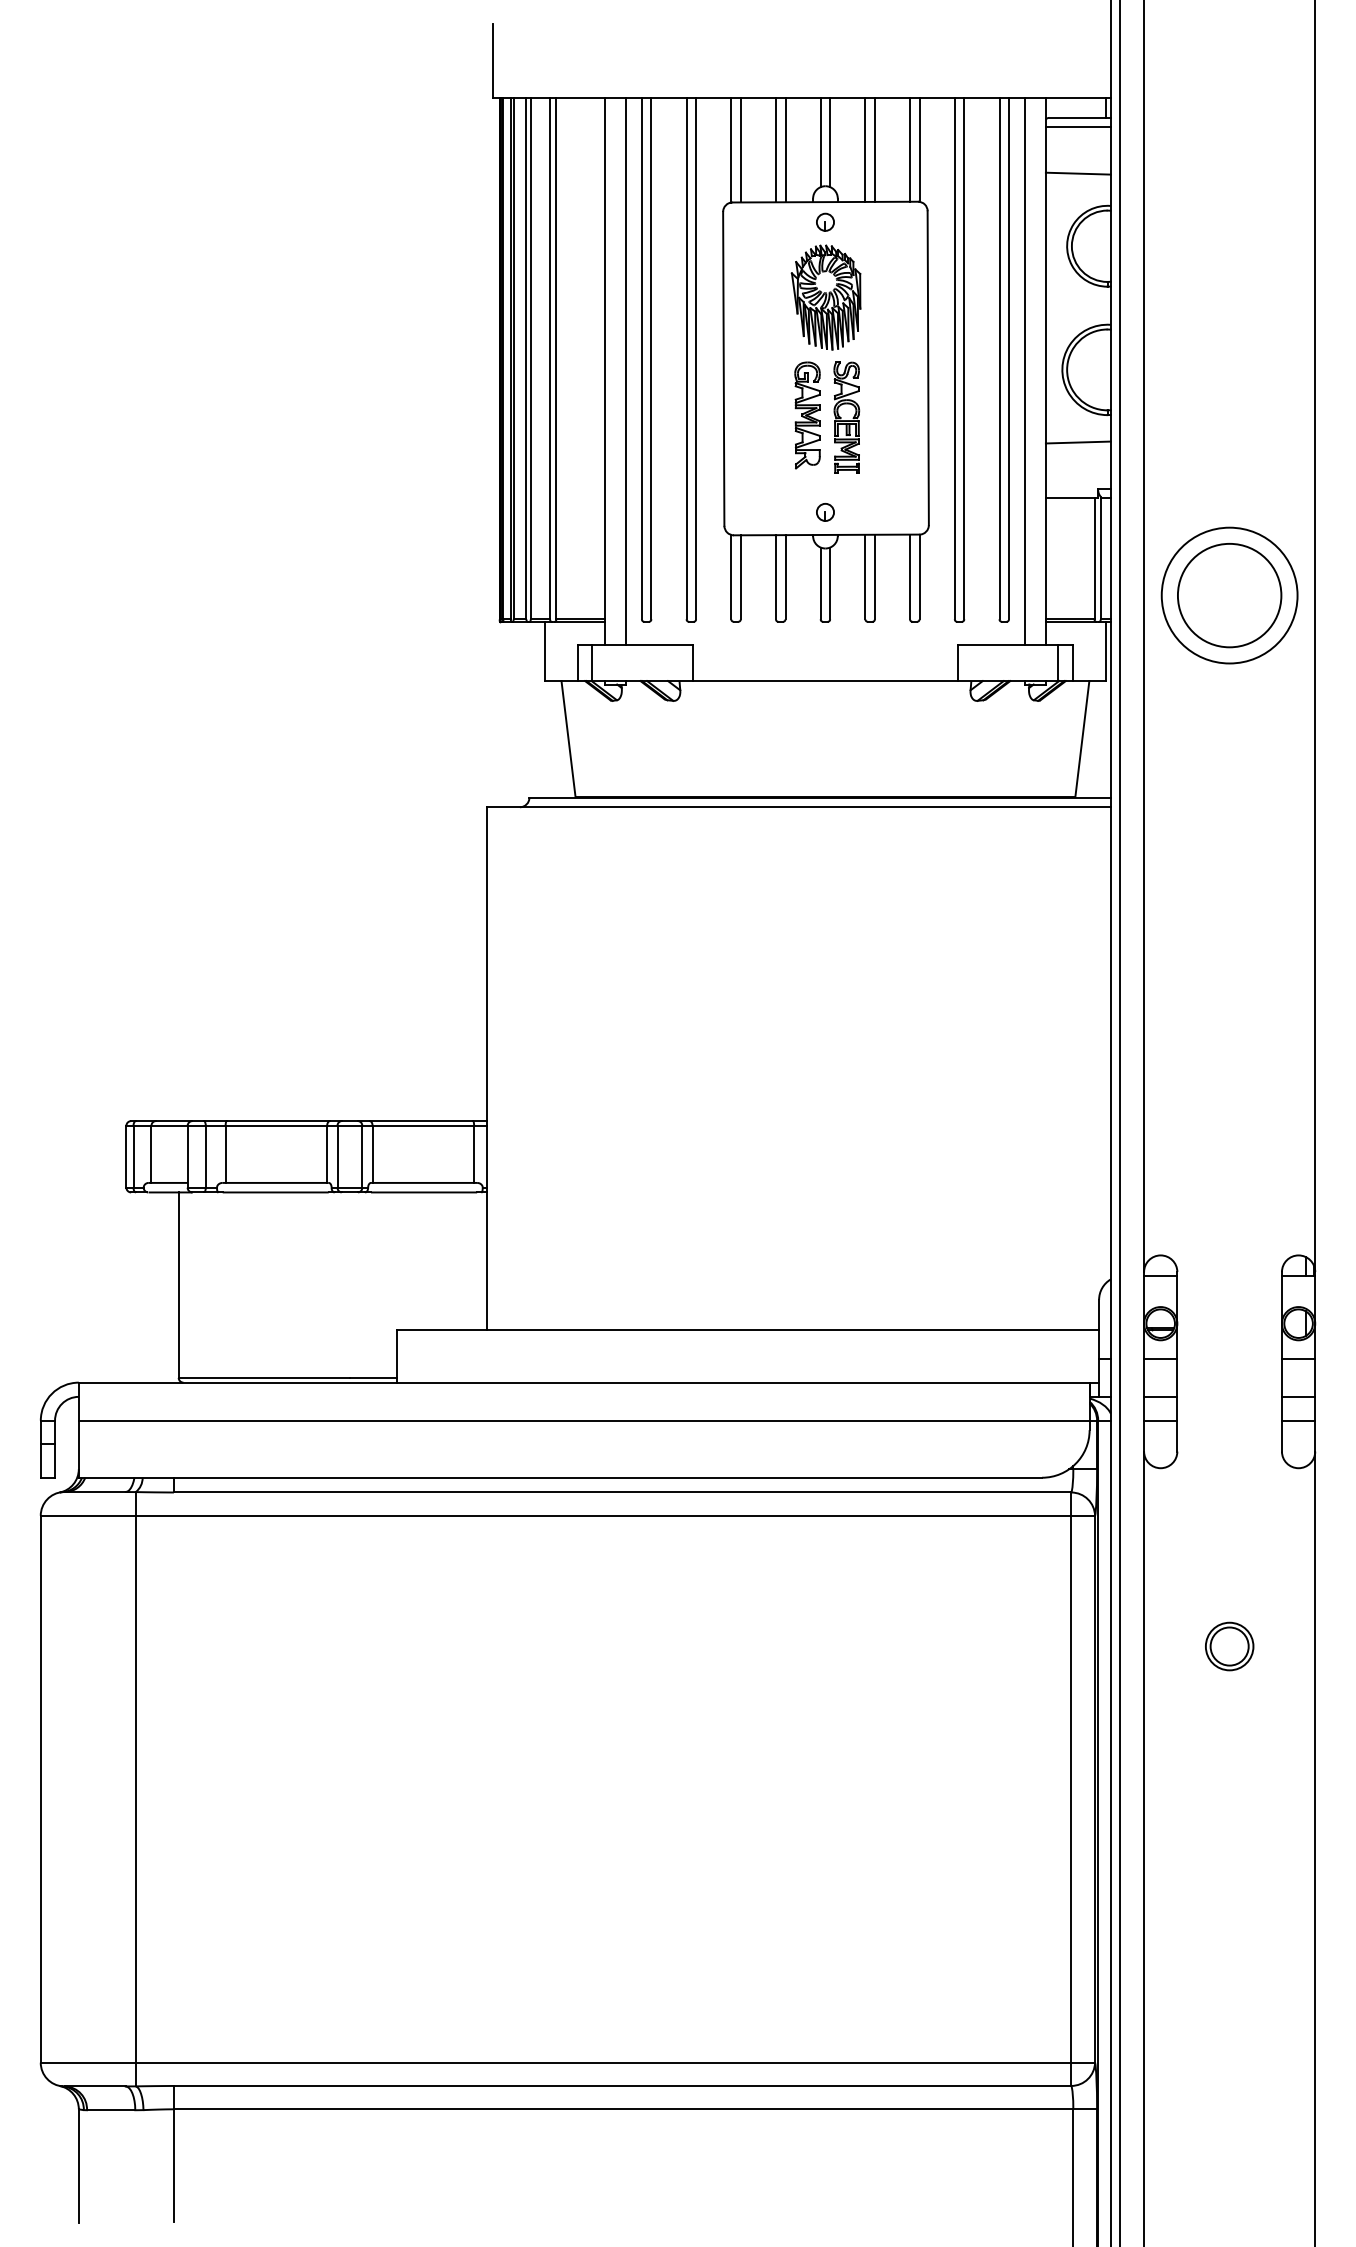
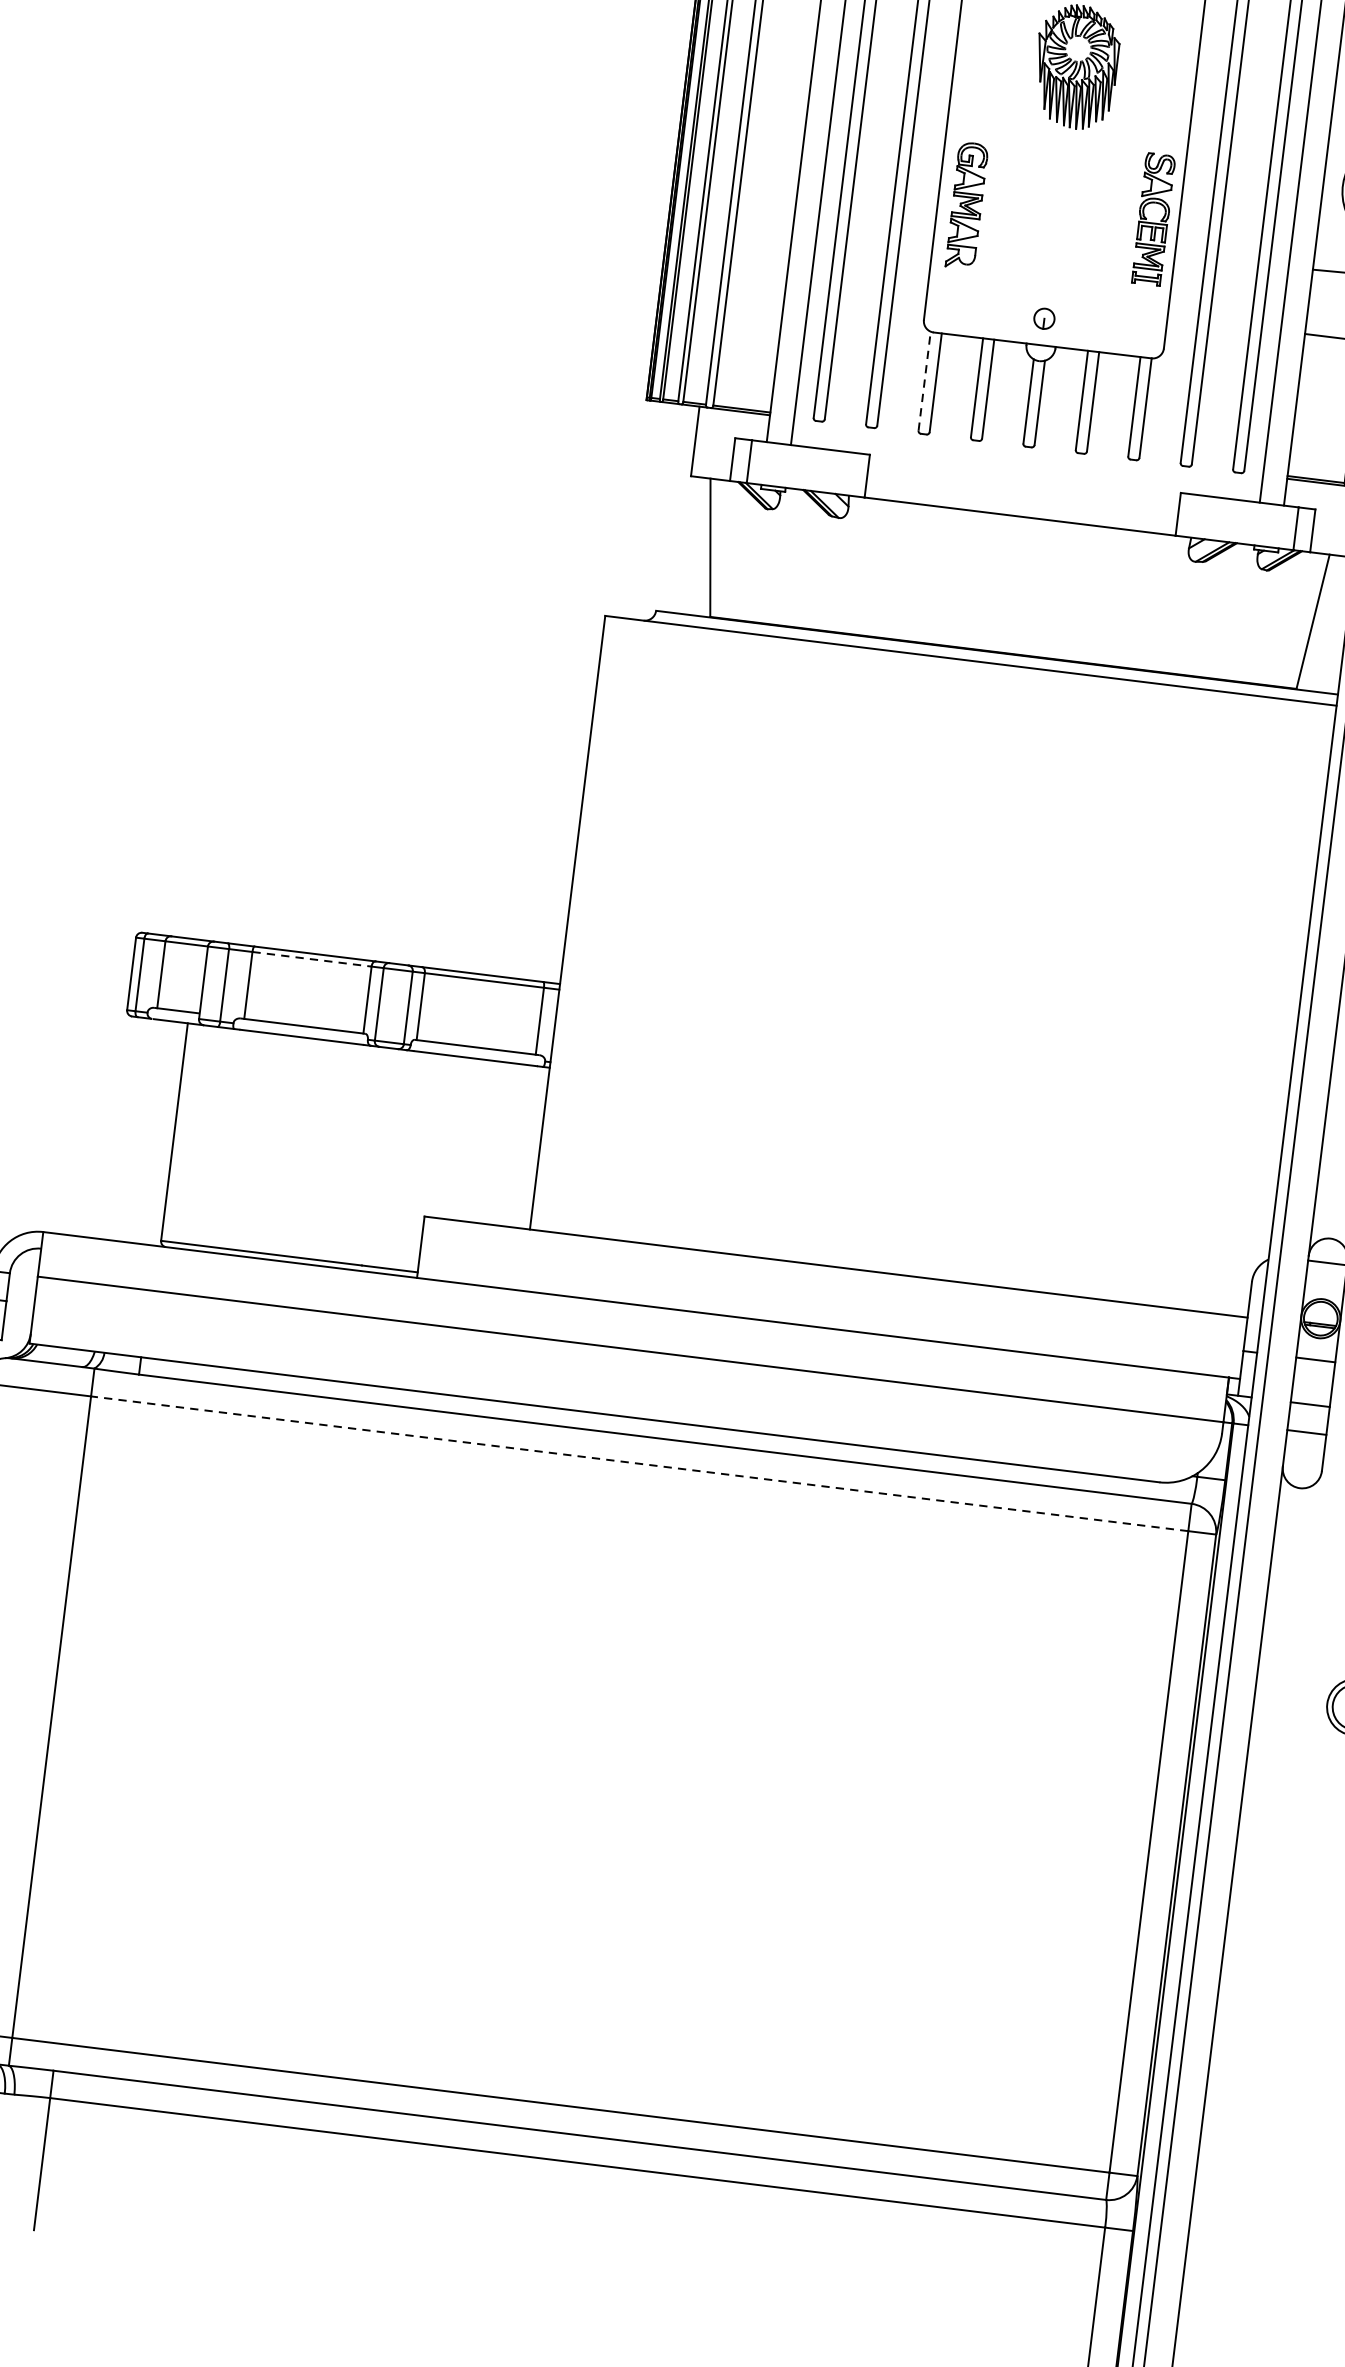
part: (807, 415) -> (966, 205), moved
part: (846, 417) -> (1153, 219), moved
line: (731, 576) -> (924, 380), solid -> dashed
line: (276, 1125) -> (312, 958), solid -> dashed
line: (603, 1515) -> (639, 1463), solid -> dashed

